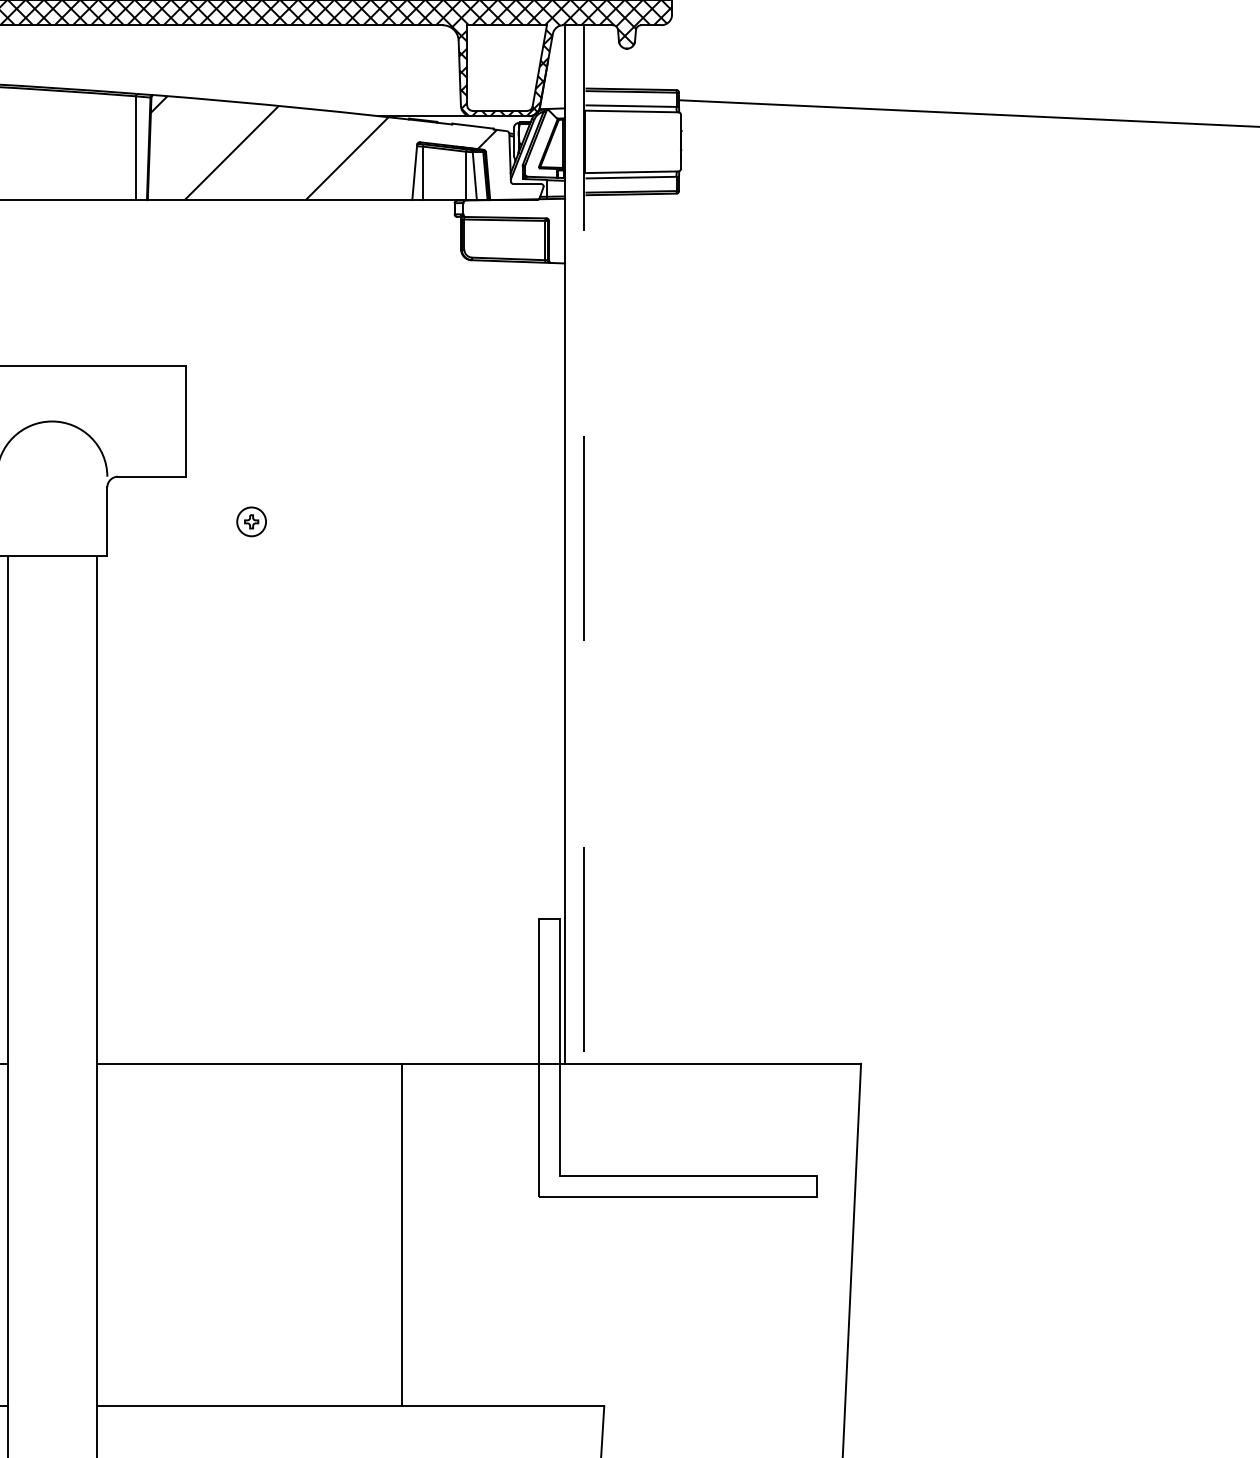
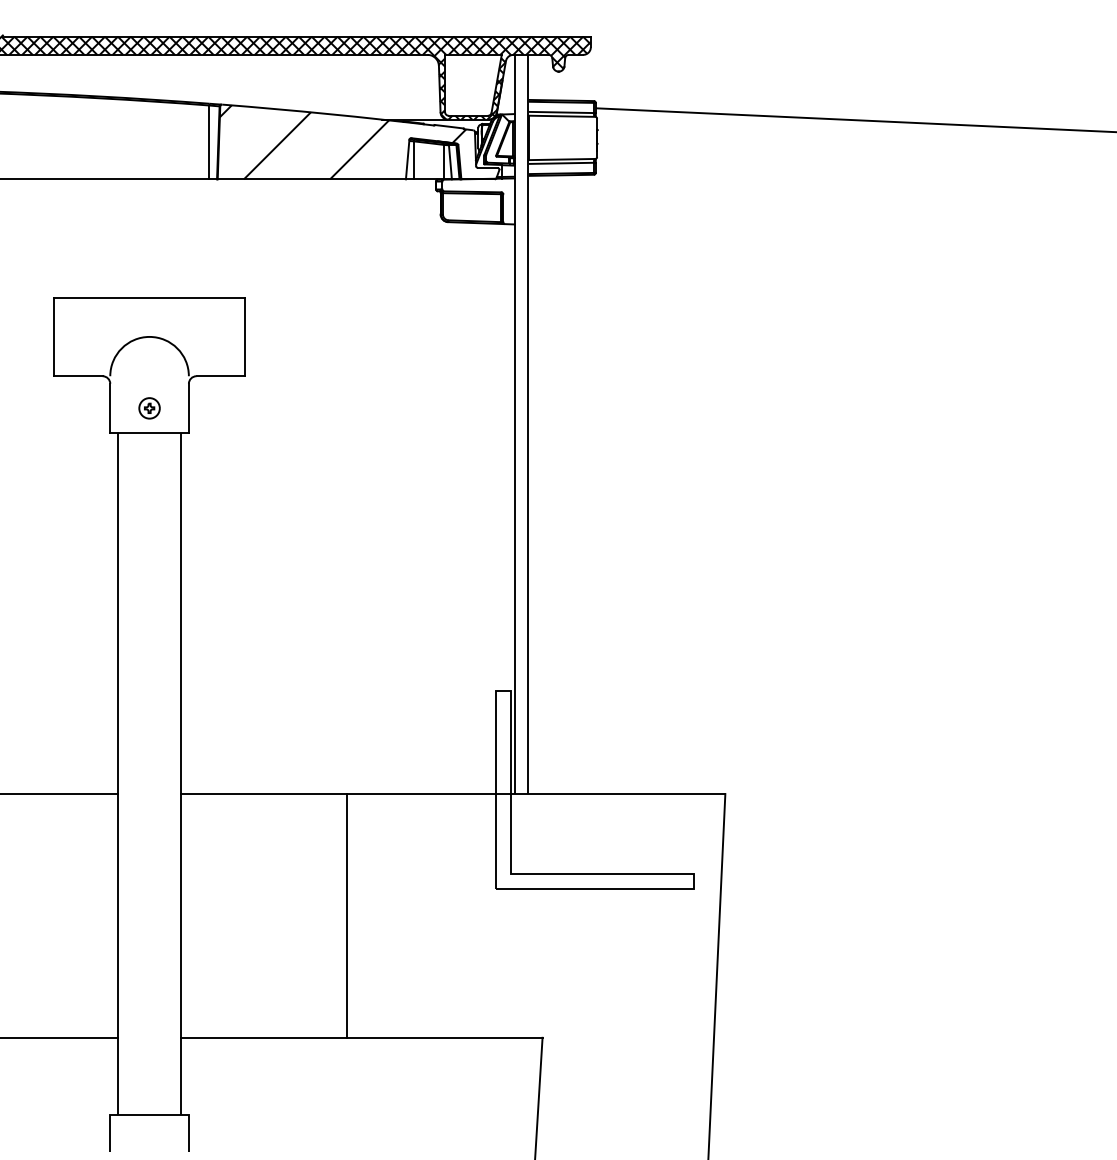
part: (251, 522) -> (149, 408), moved
line: (584, 544) -> (528, 424), dashed -> solid
line: (401, 1234) -> (347, 915), moved

